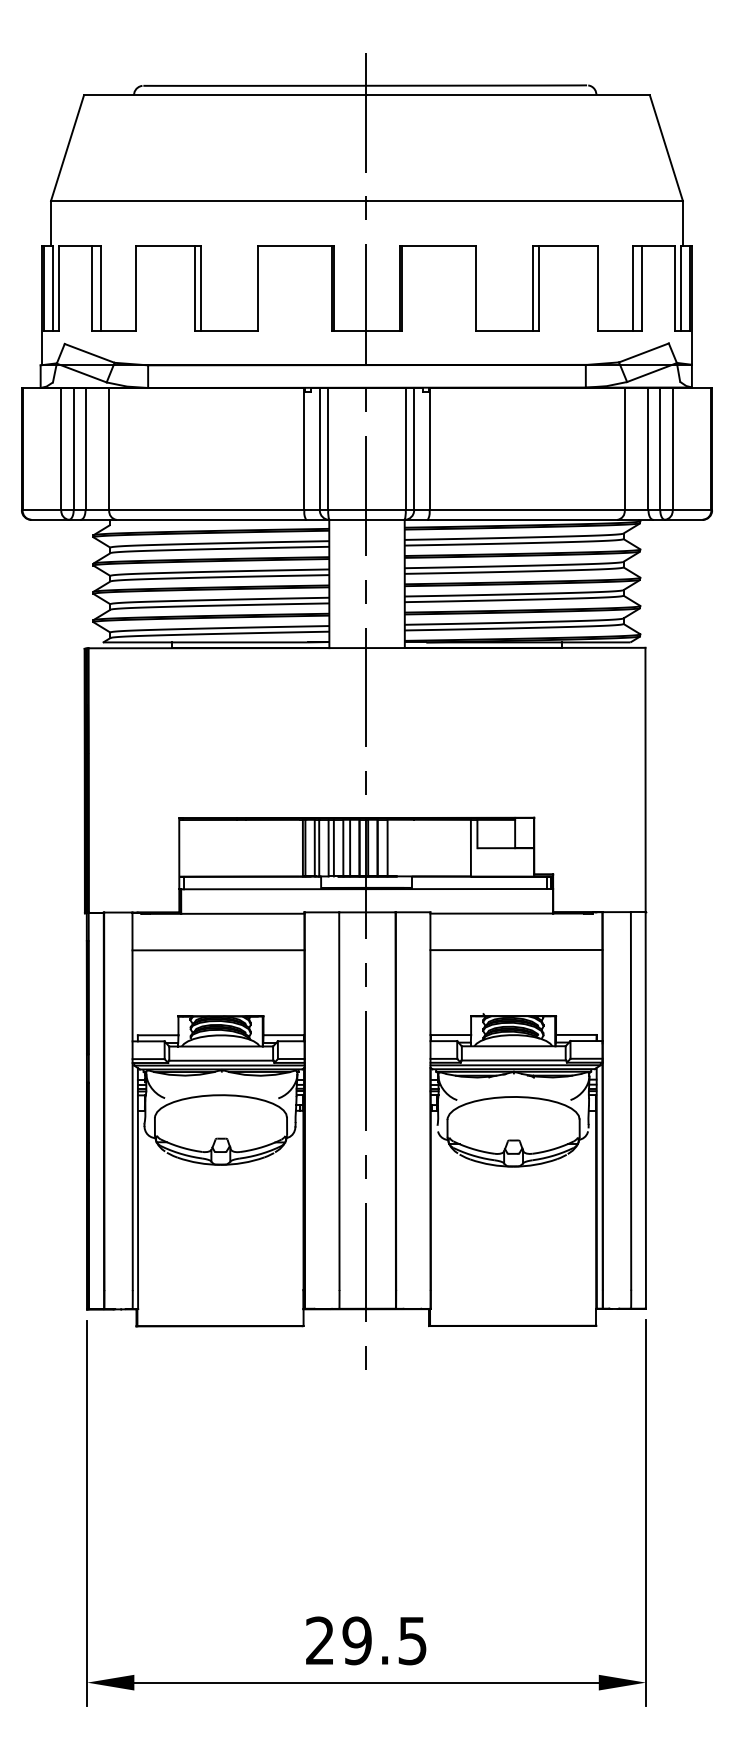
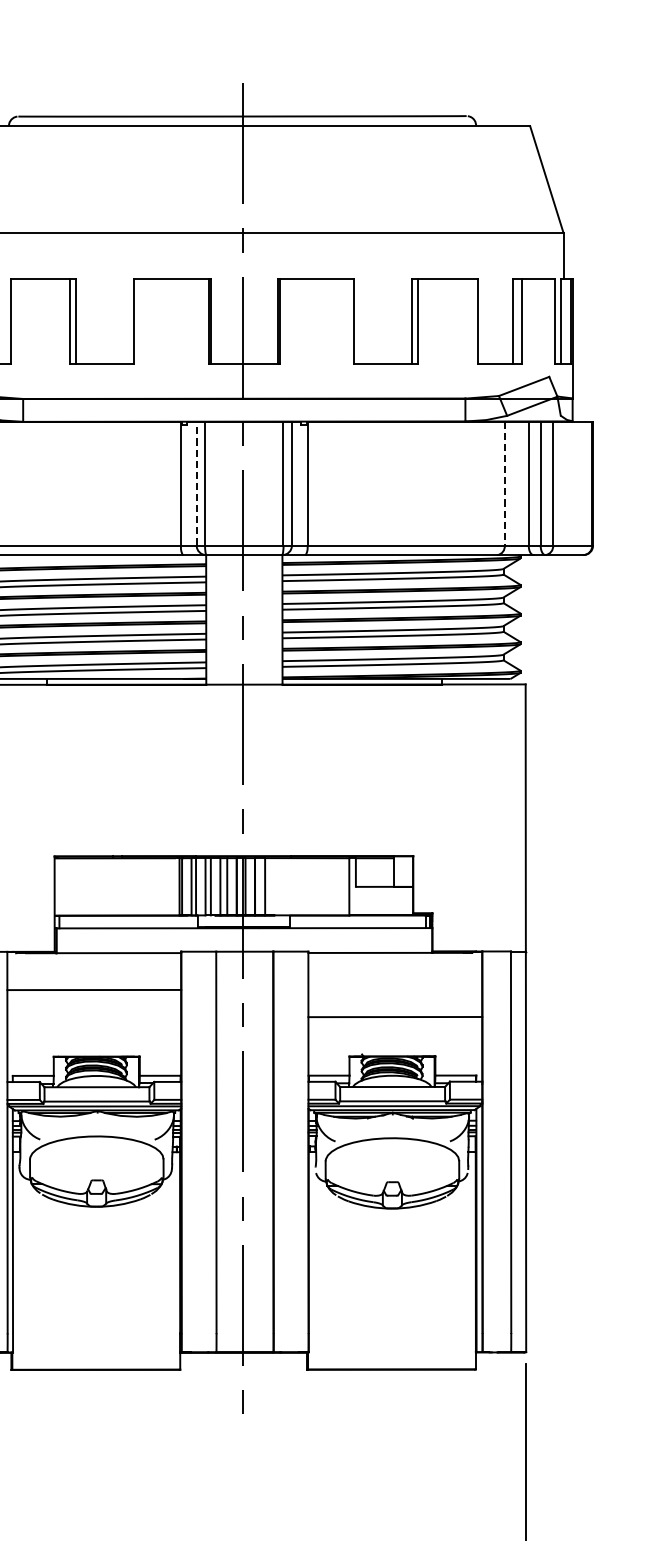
line: (319, 448) -> (196, 483), solid -> dashed
line: (624, 449) -> (504, 484), solid -> dashed
line: (516, 950) -> (395, 1017), moved

